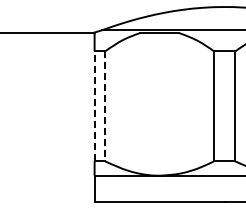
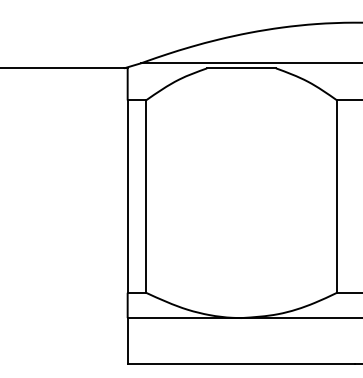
line: (94, 106) -> (127, 196), dashed -> solid
line: (105, 106) -> (146, 196), dashed -> solid

